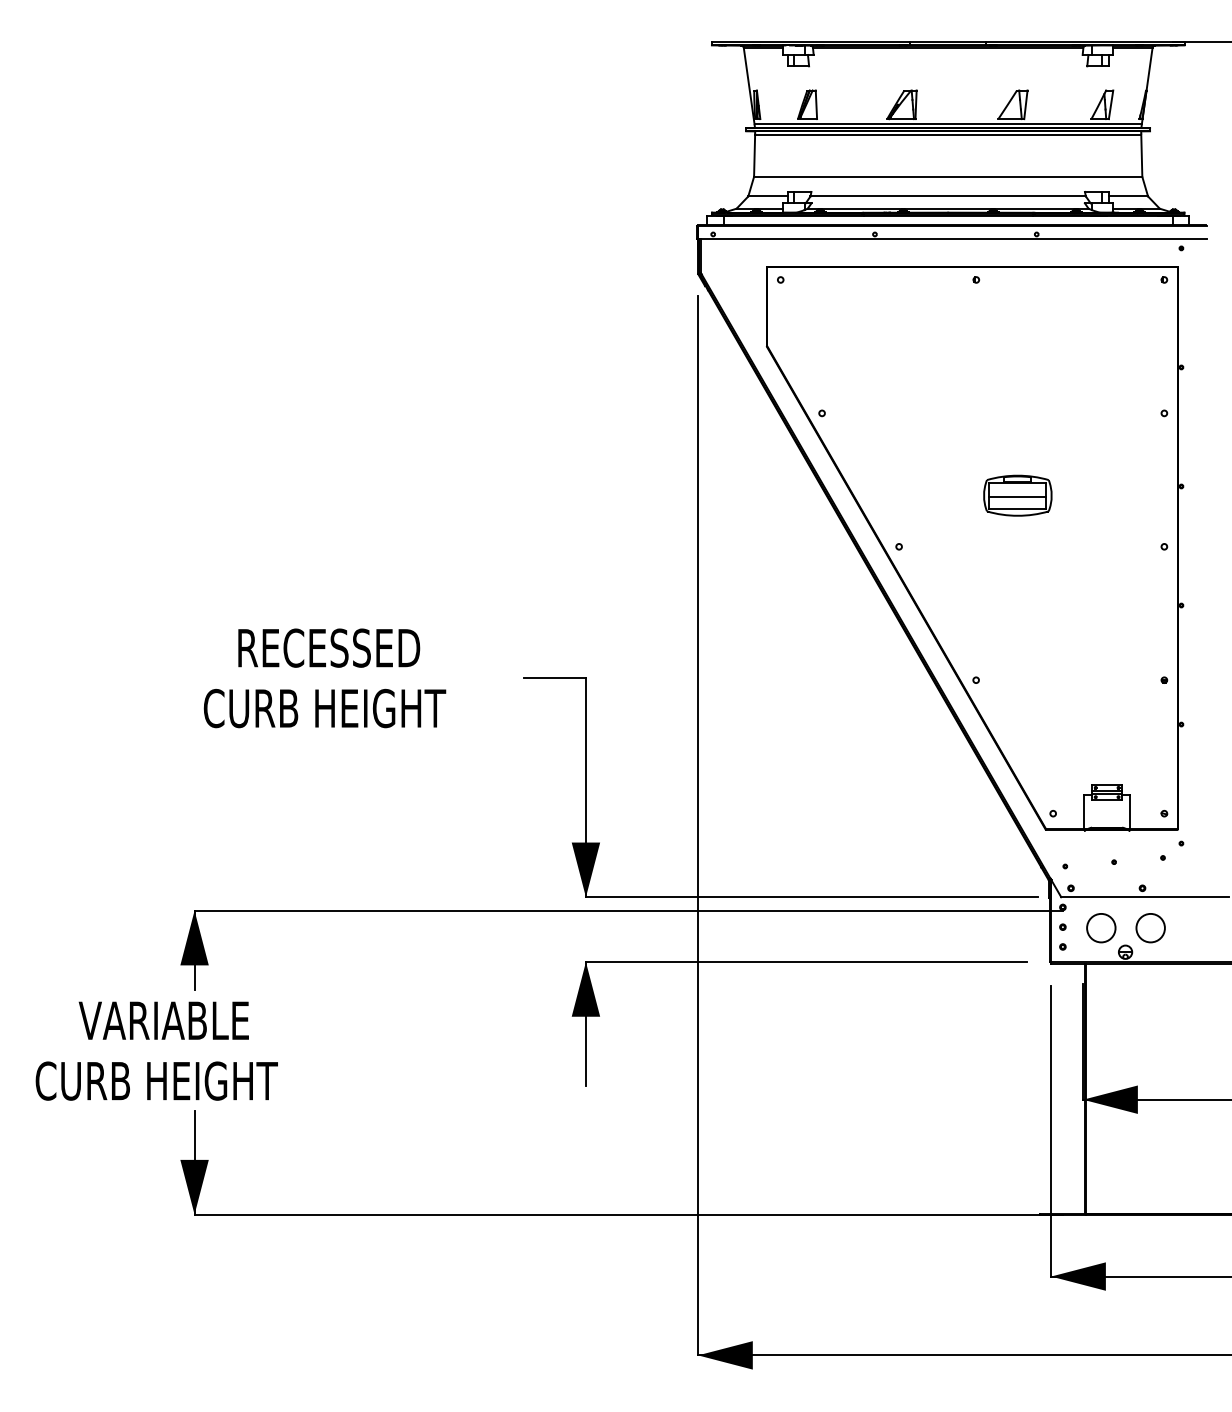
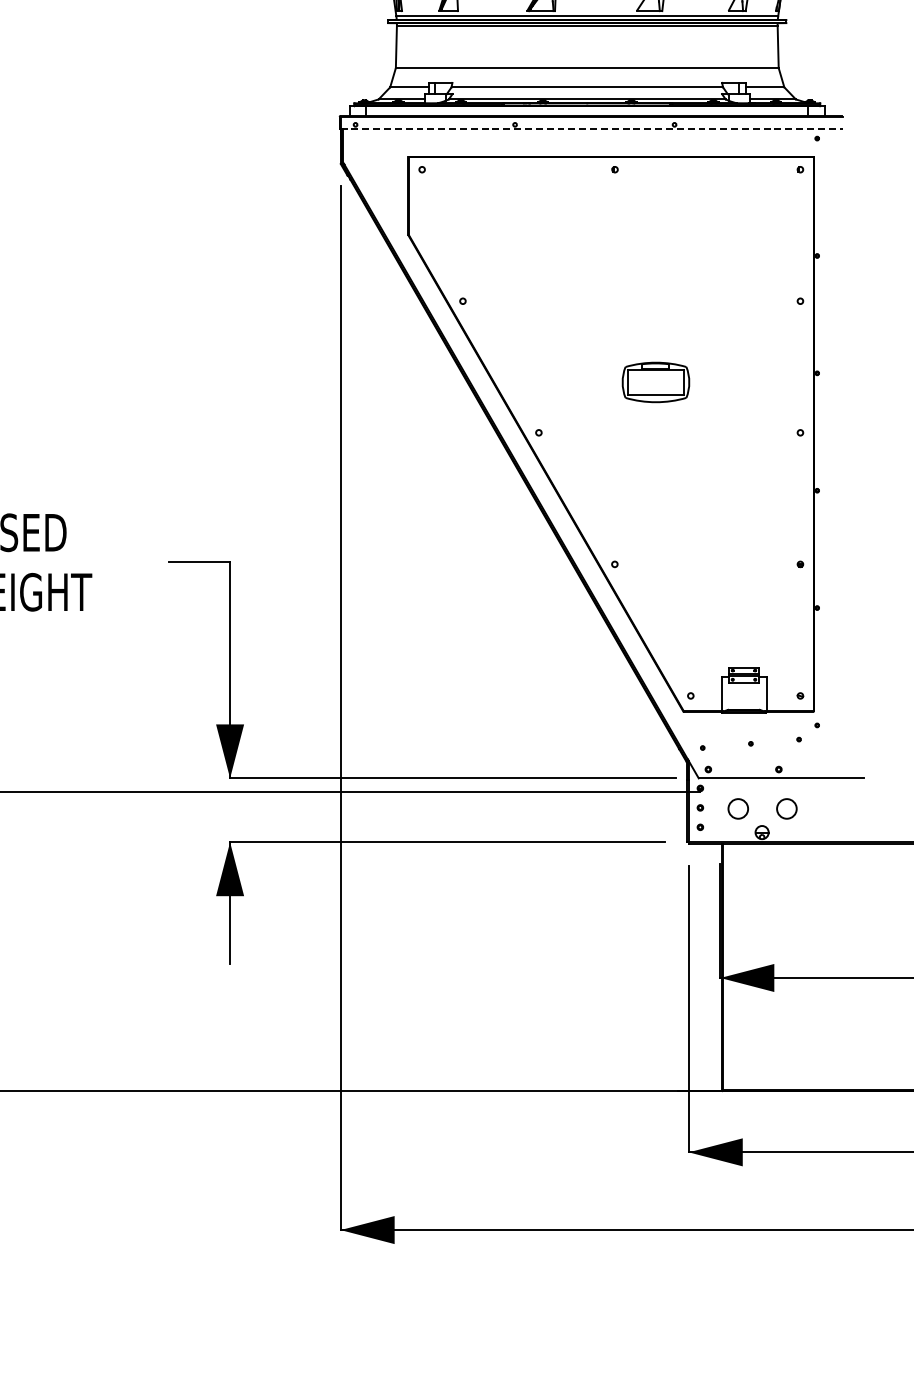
line: (952, 238) -> (591, 128), solid -> dashed
line: (1017, 497) -> (655, 384), removed
circle: (1101, 928) -> (738, 809), size x0.7
circle: (1150, 928) -> (786, 809), size x0.7

